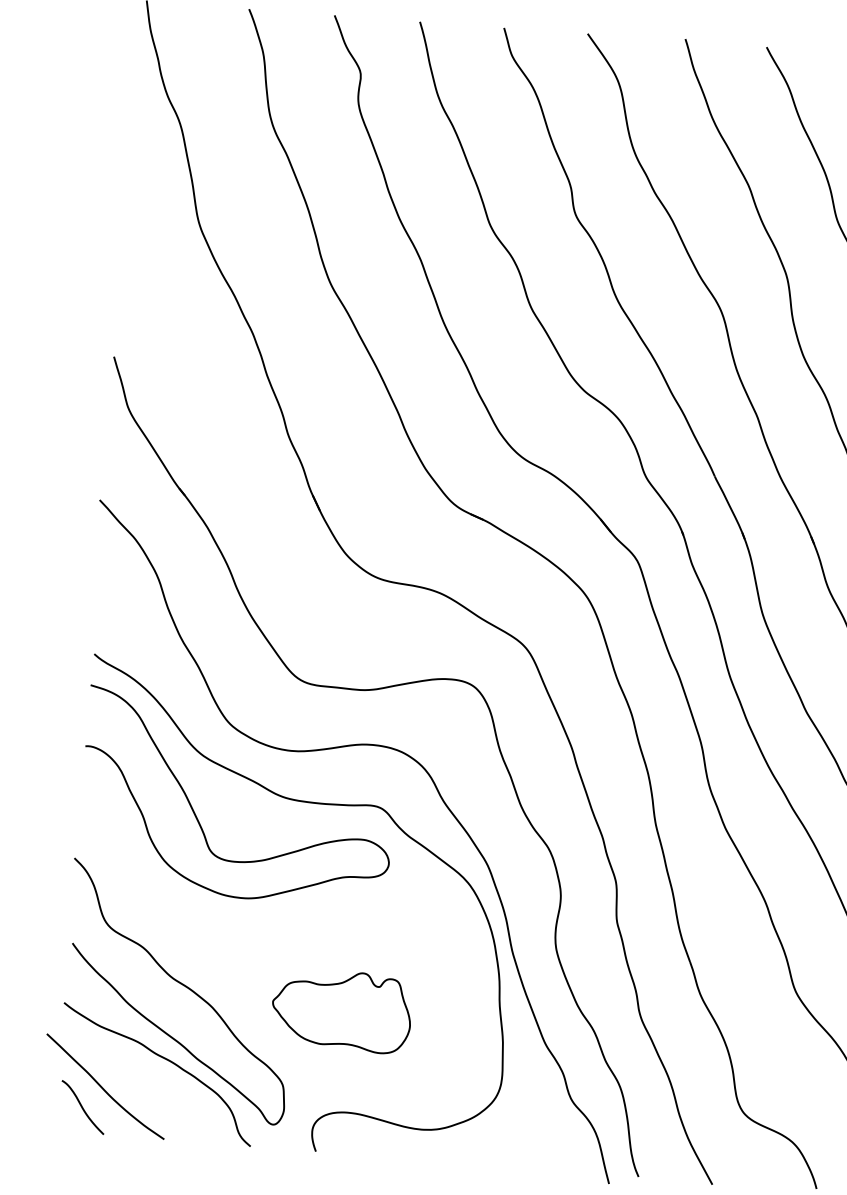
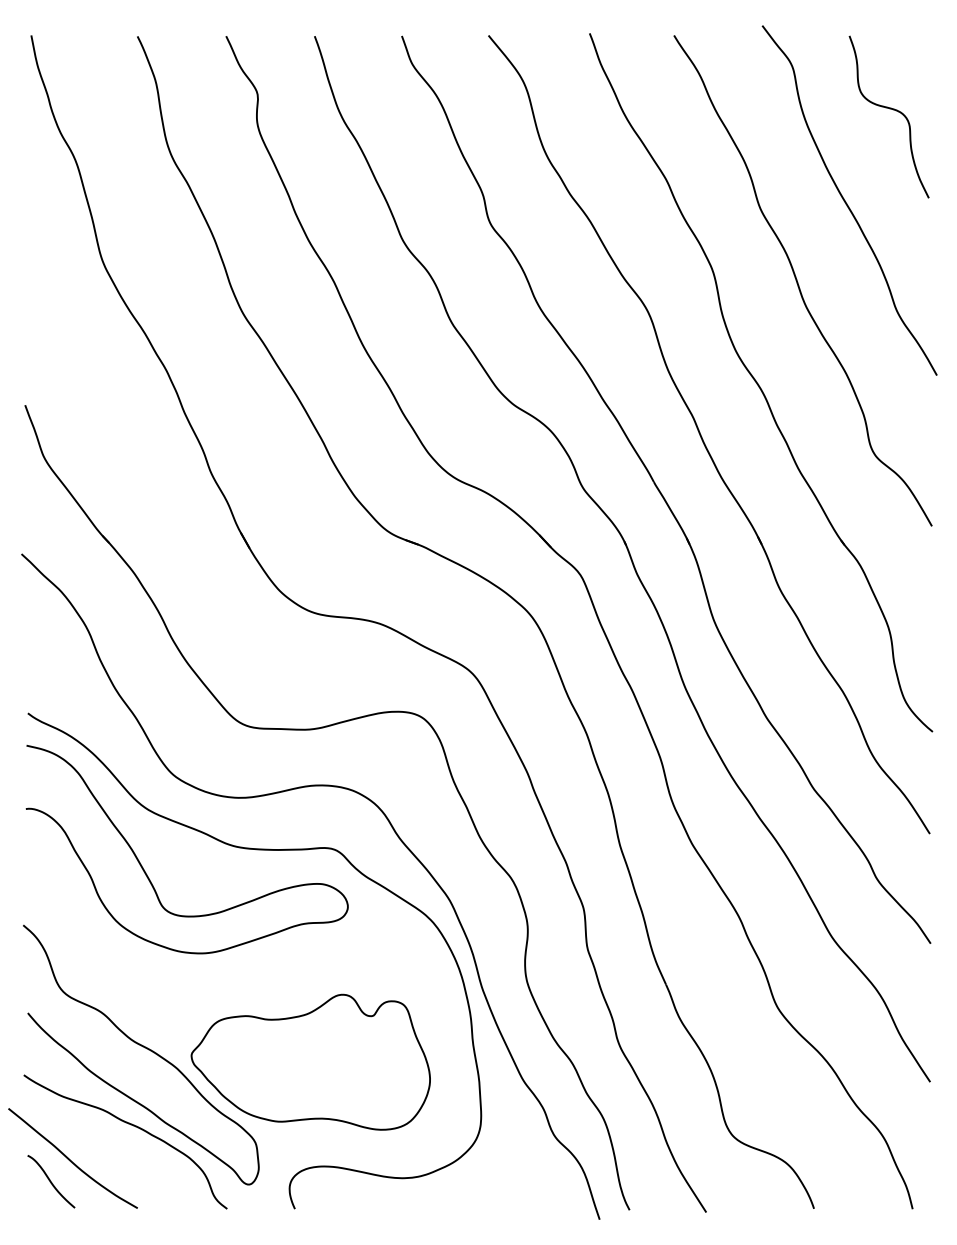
part: (341, 1010) -> (310, 1061), size x1.67

